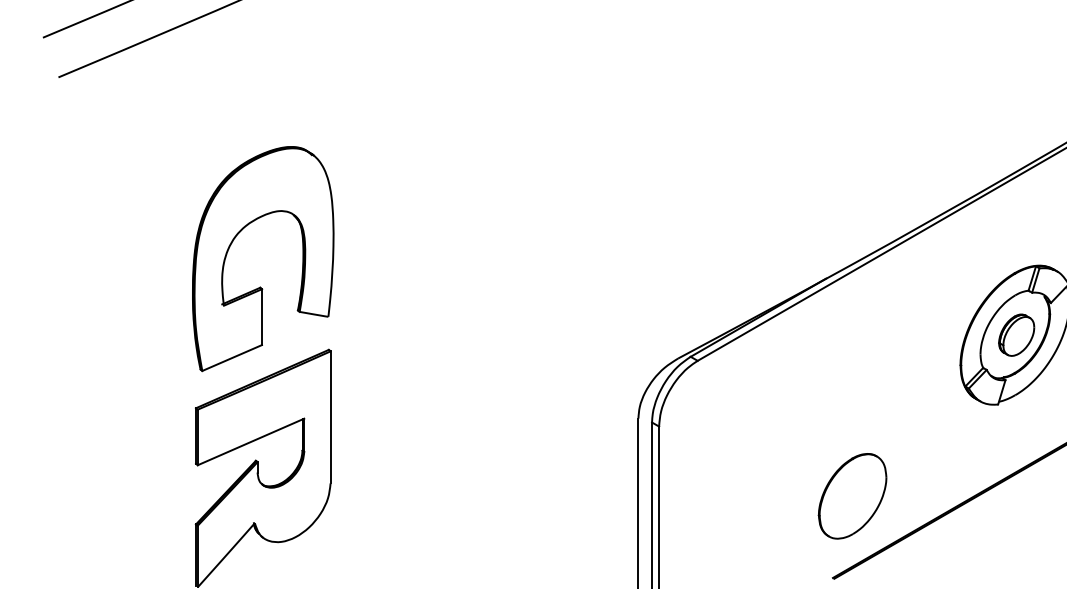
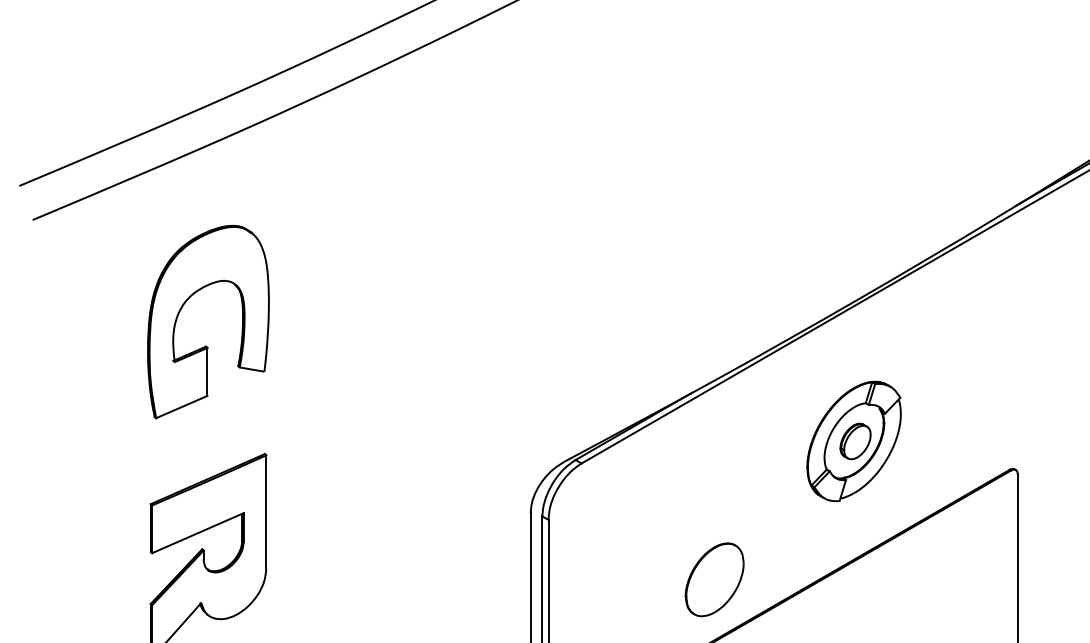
part: (260, 286) -> (206, 345), moved

